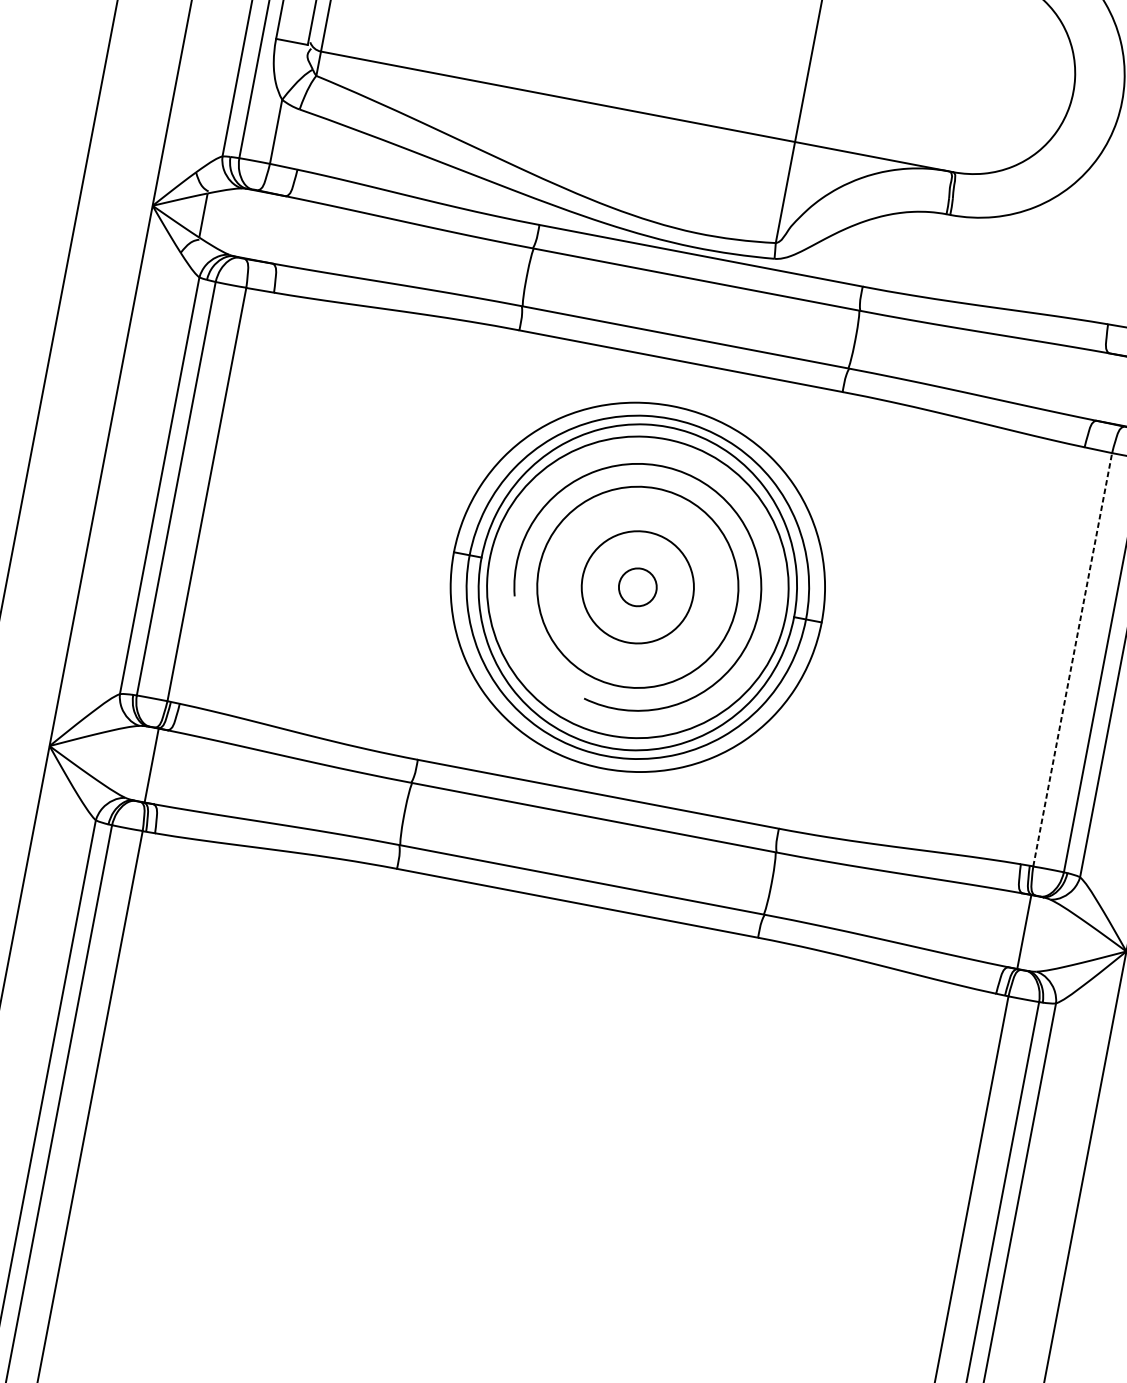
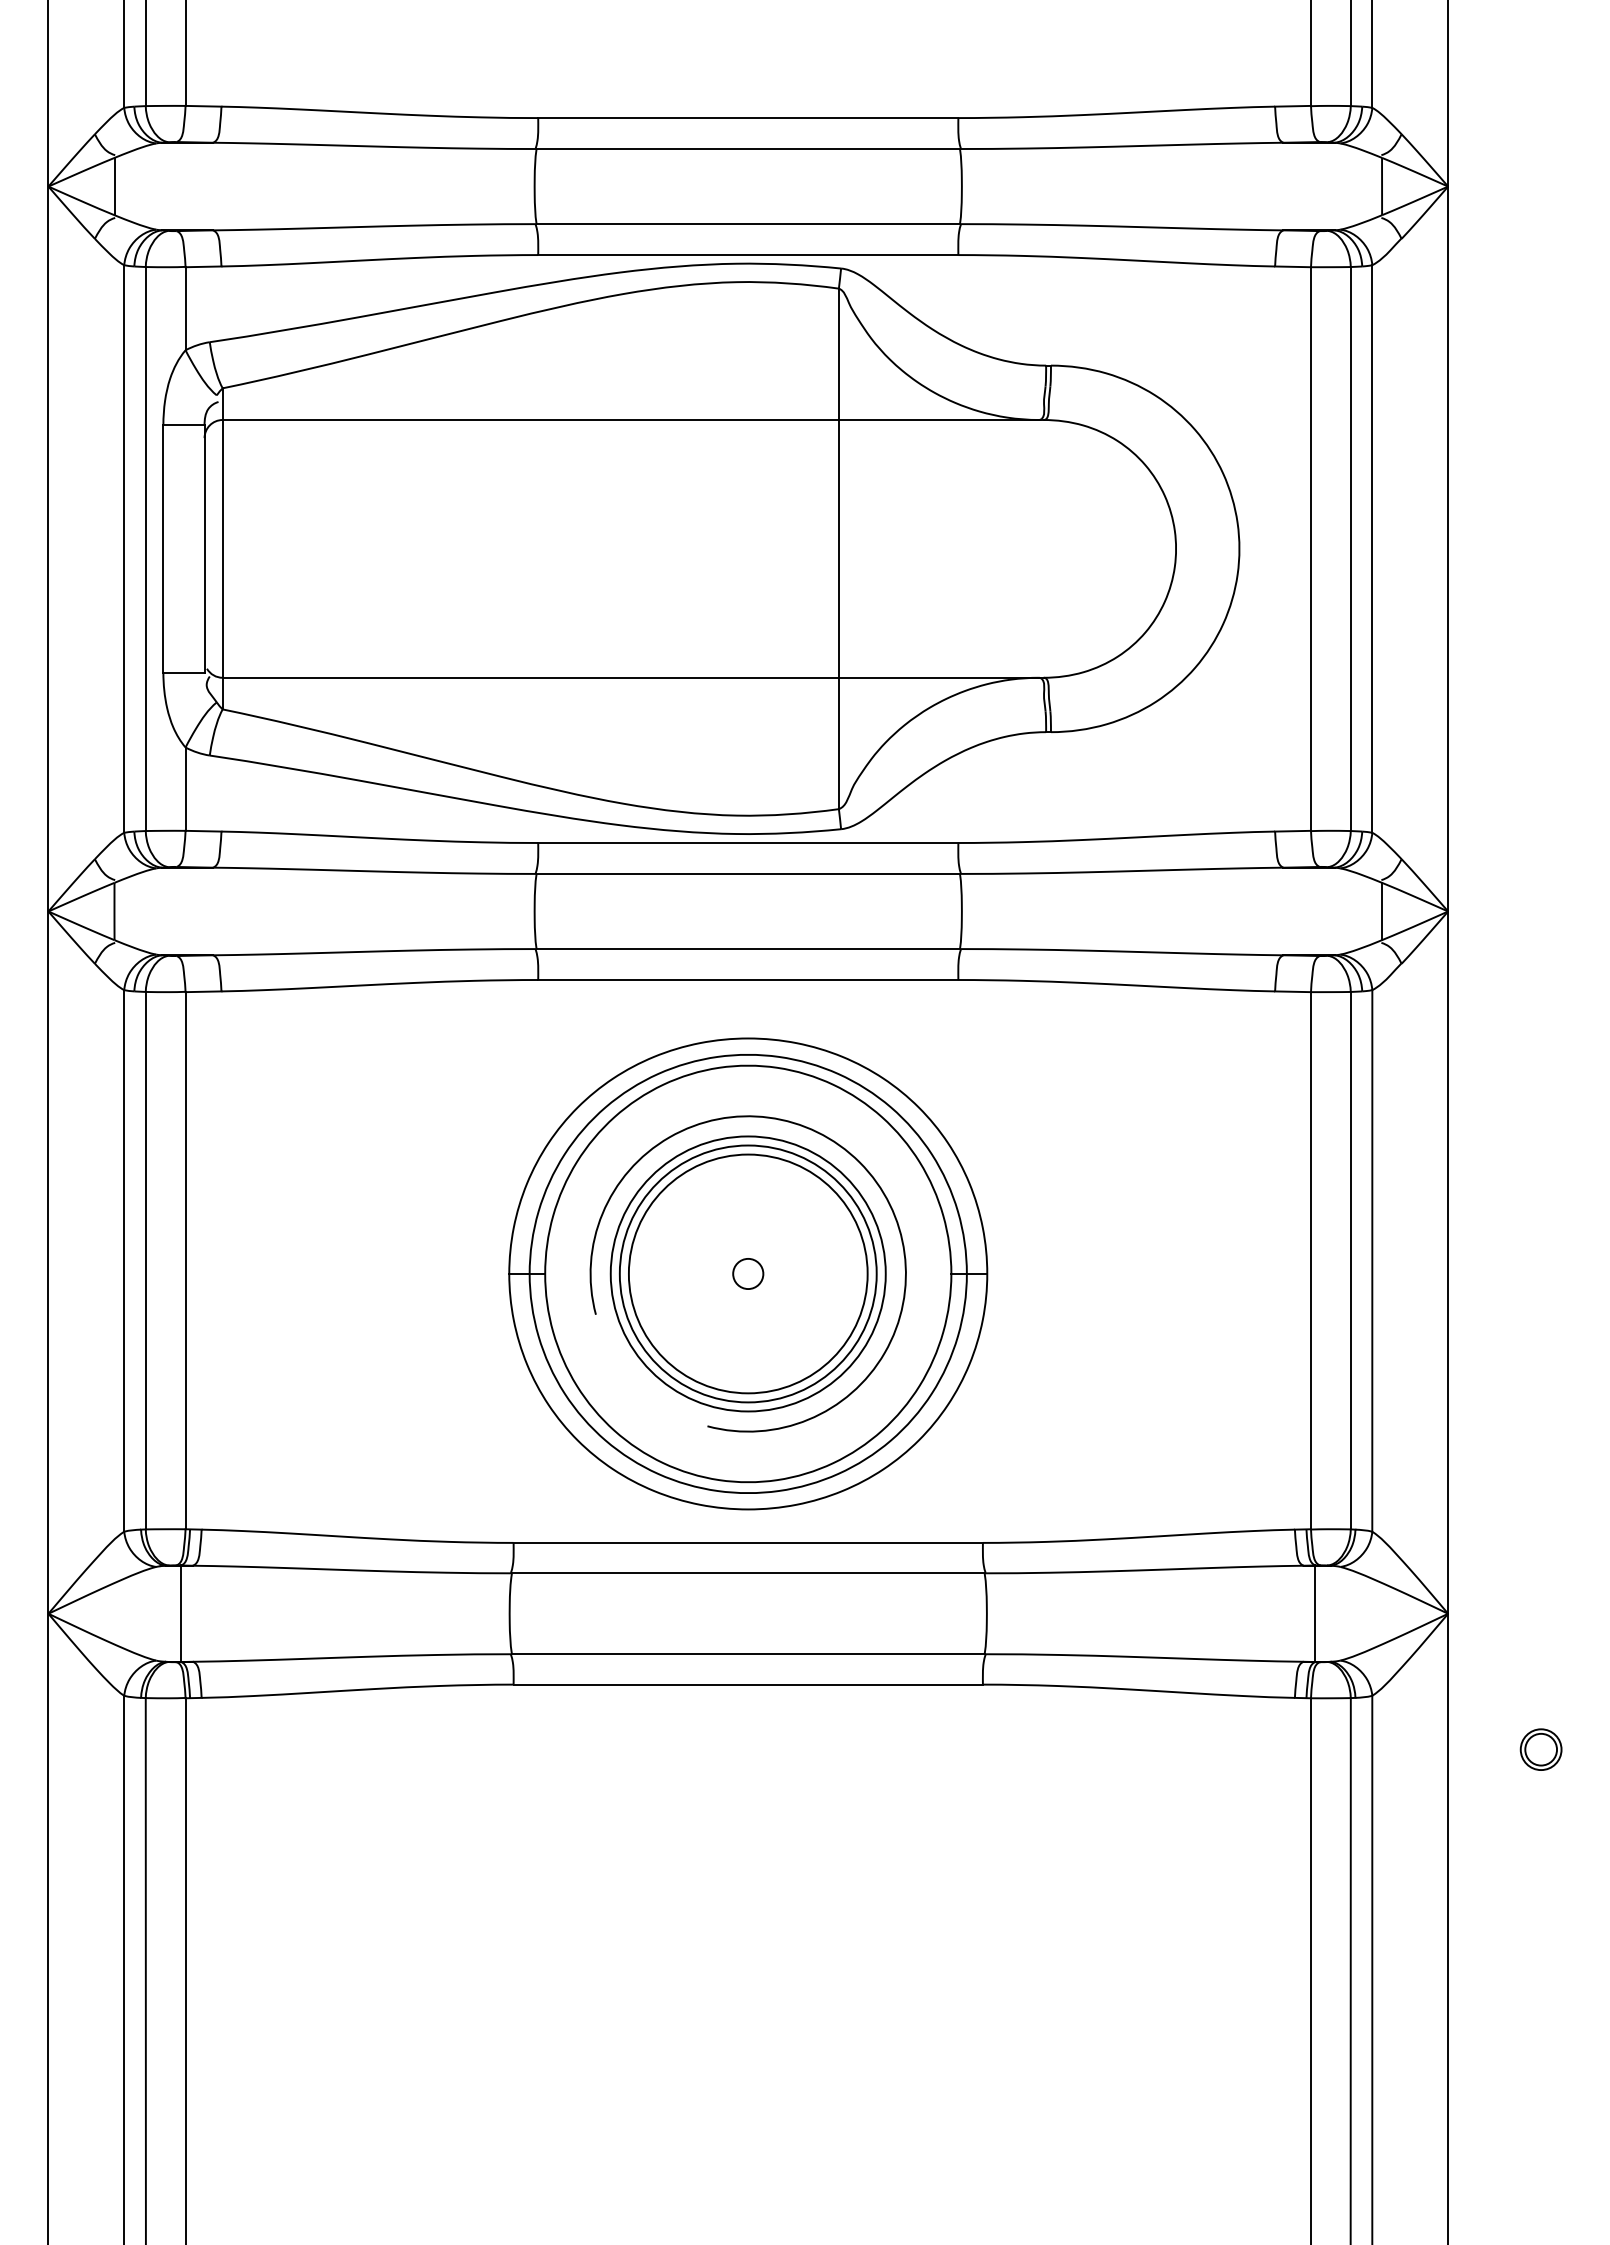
circle: (637, 586) -> (747, 1273), size x0.71
circle: (637, 586) -> (747, 1273), size x1.67
circle: (638, 587) -> (748, 1273), size x0.62
line: (1072, 659) -> (1310, 1260), dashed -> solid

